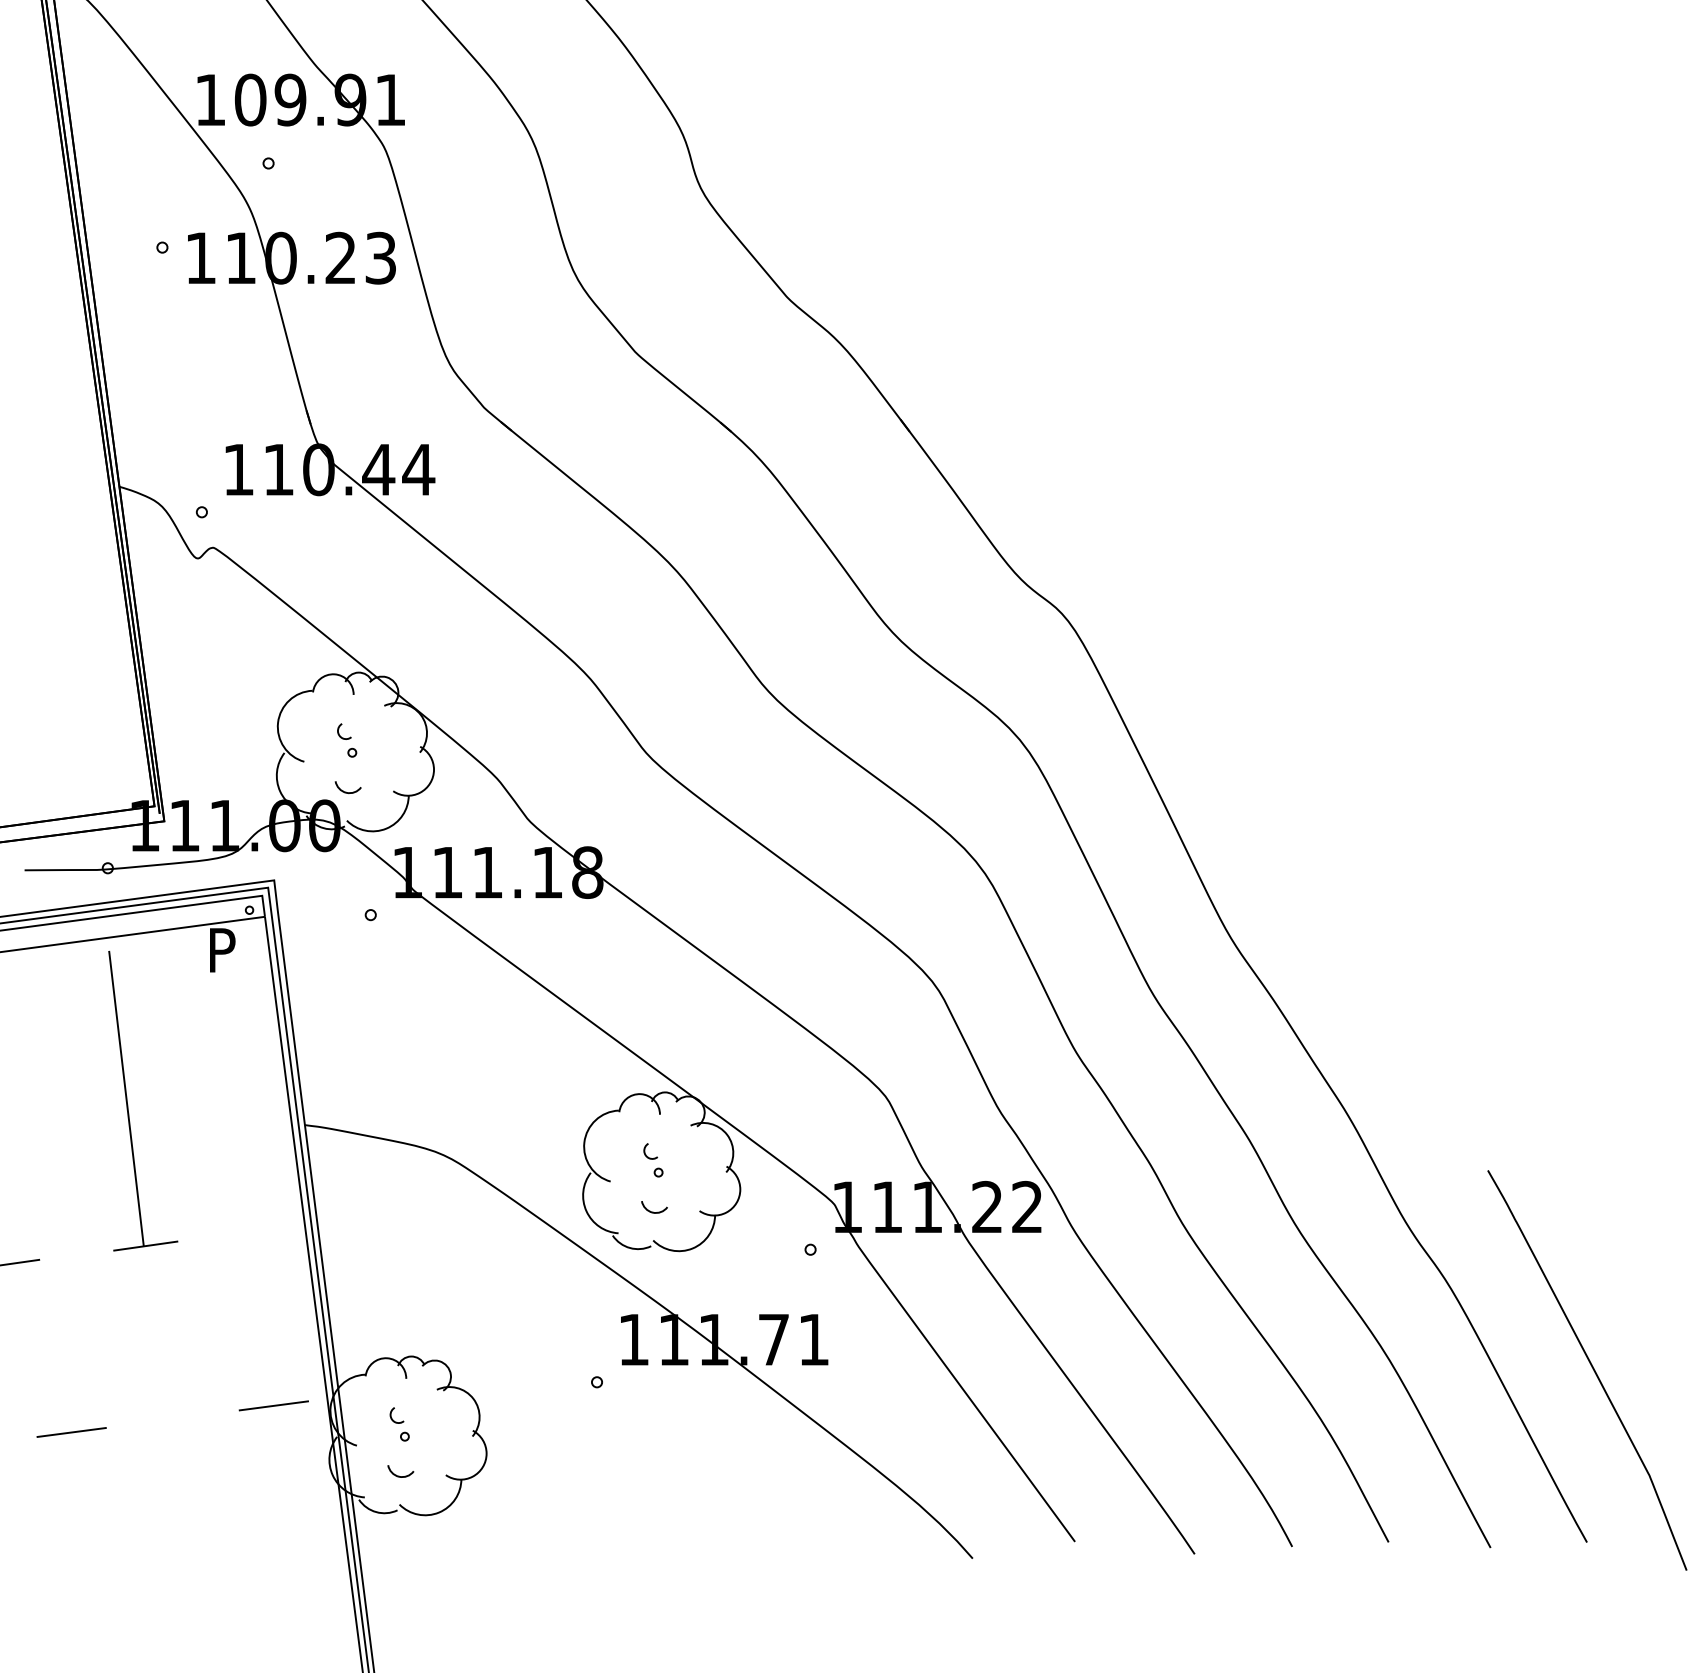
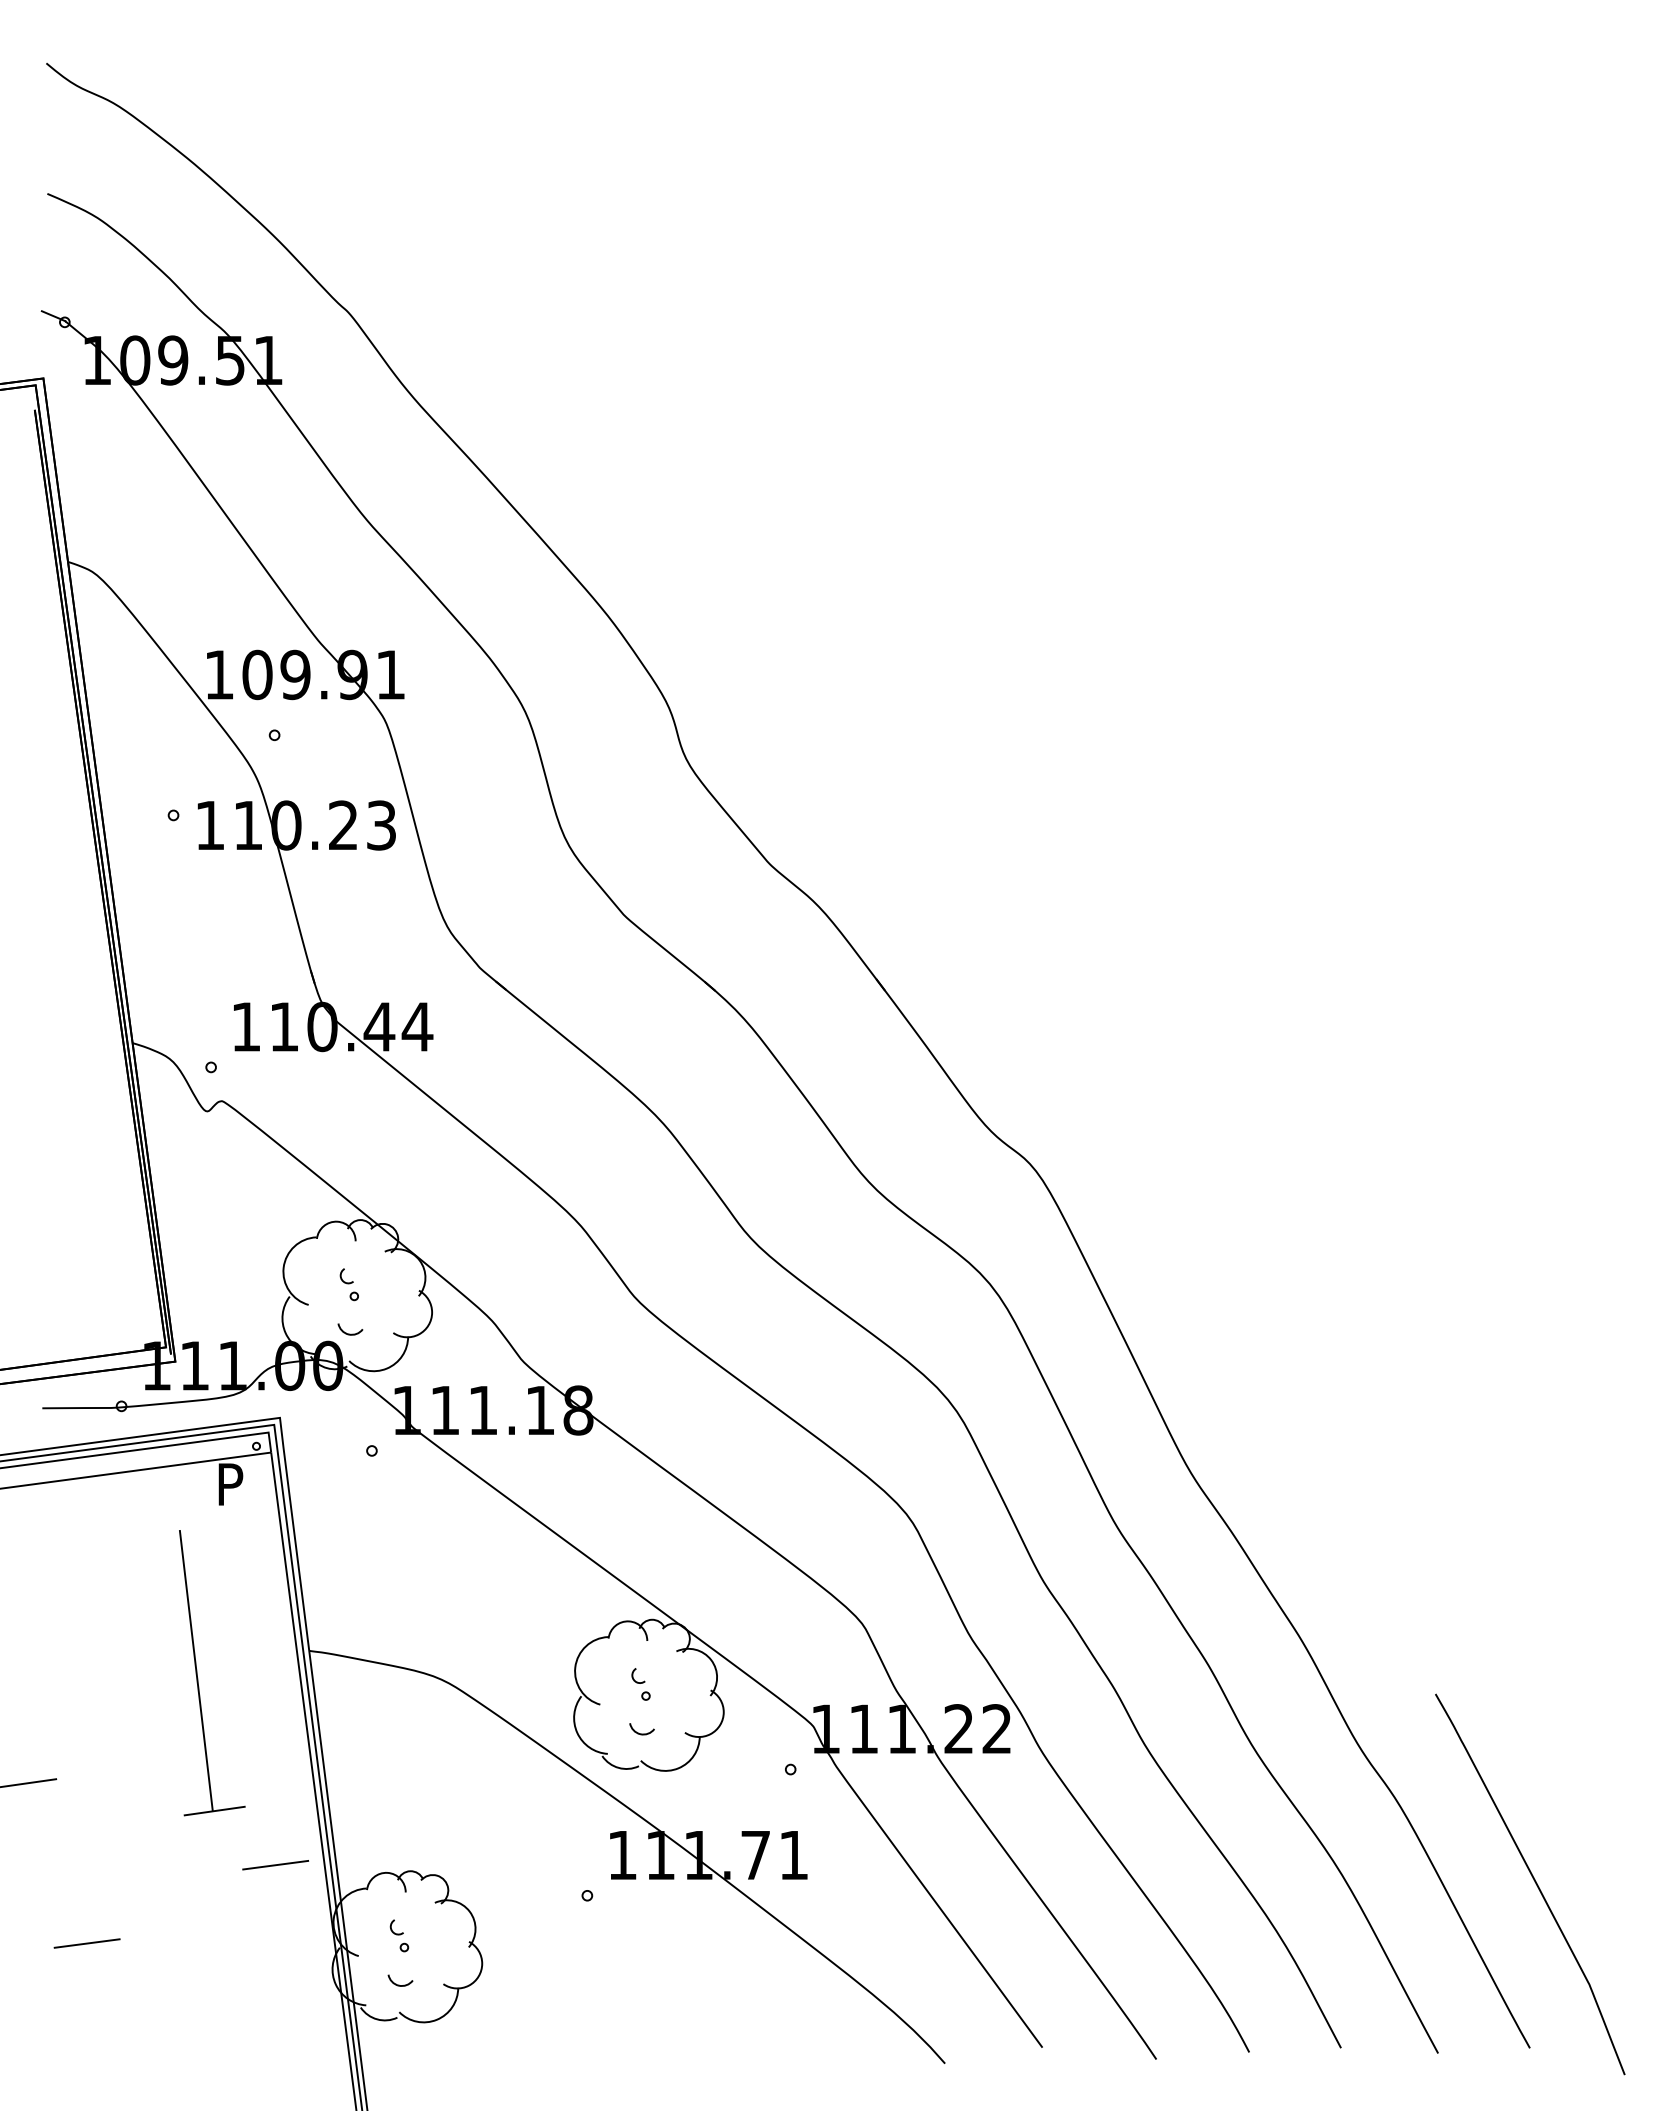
part: (128, 1106) -> (198, 1678), moved
line: (273, 1406) -> (275, 1865), moved

